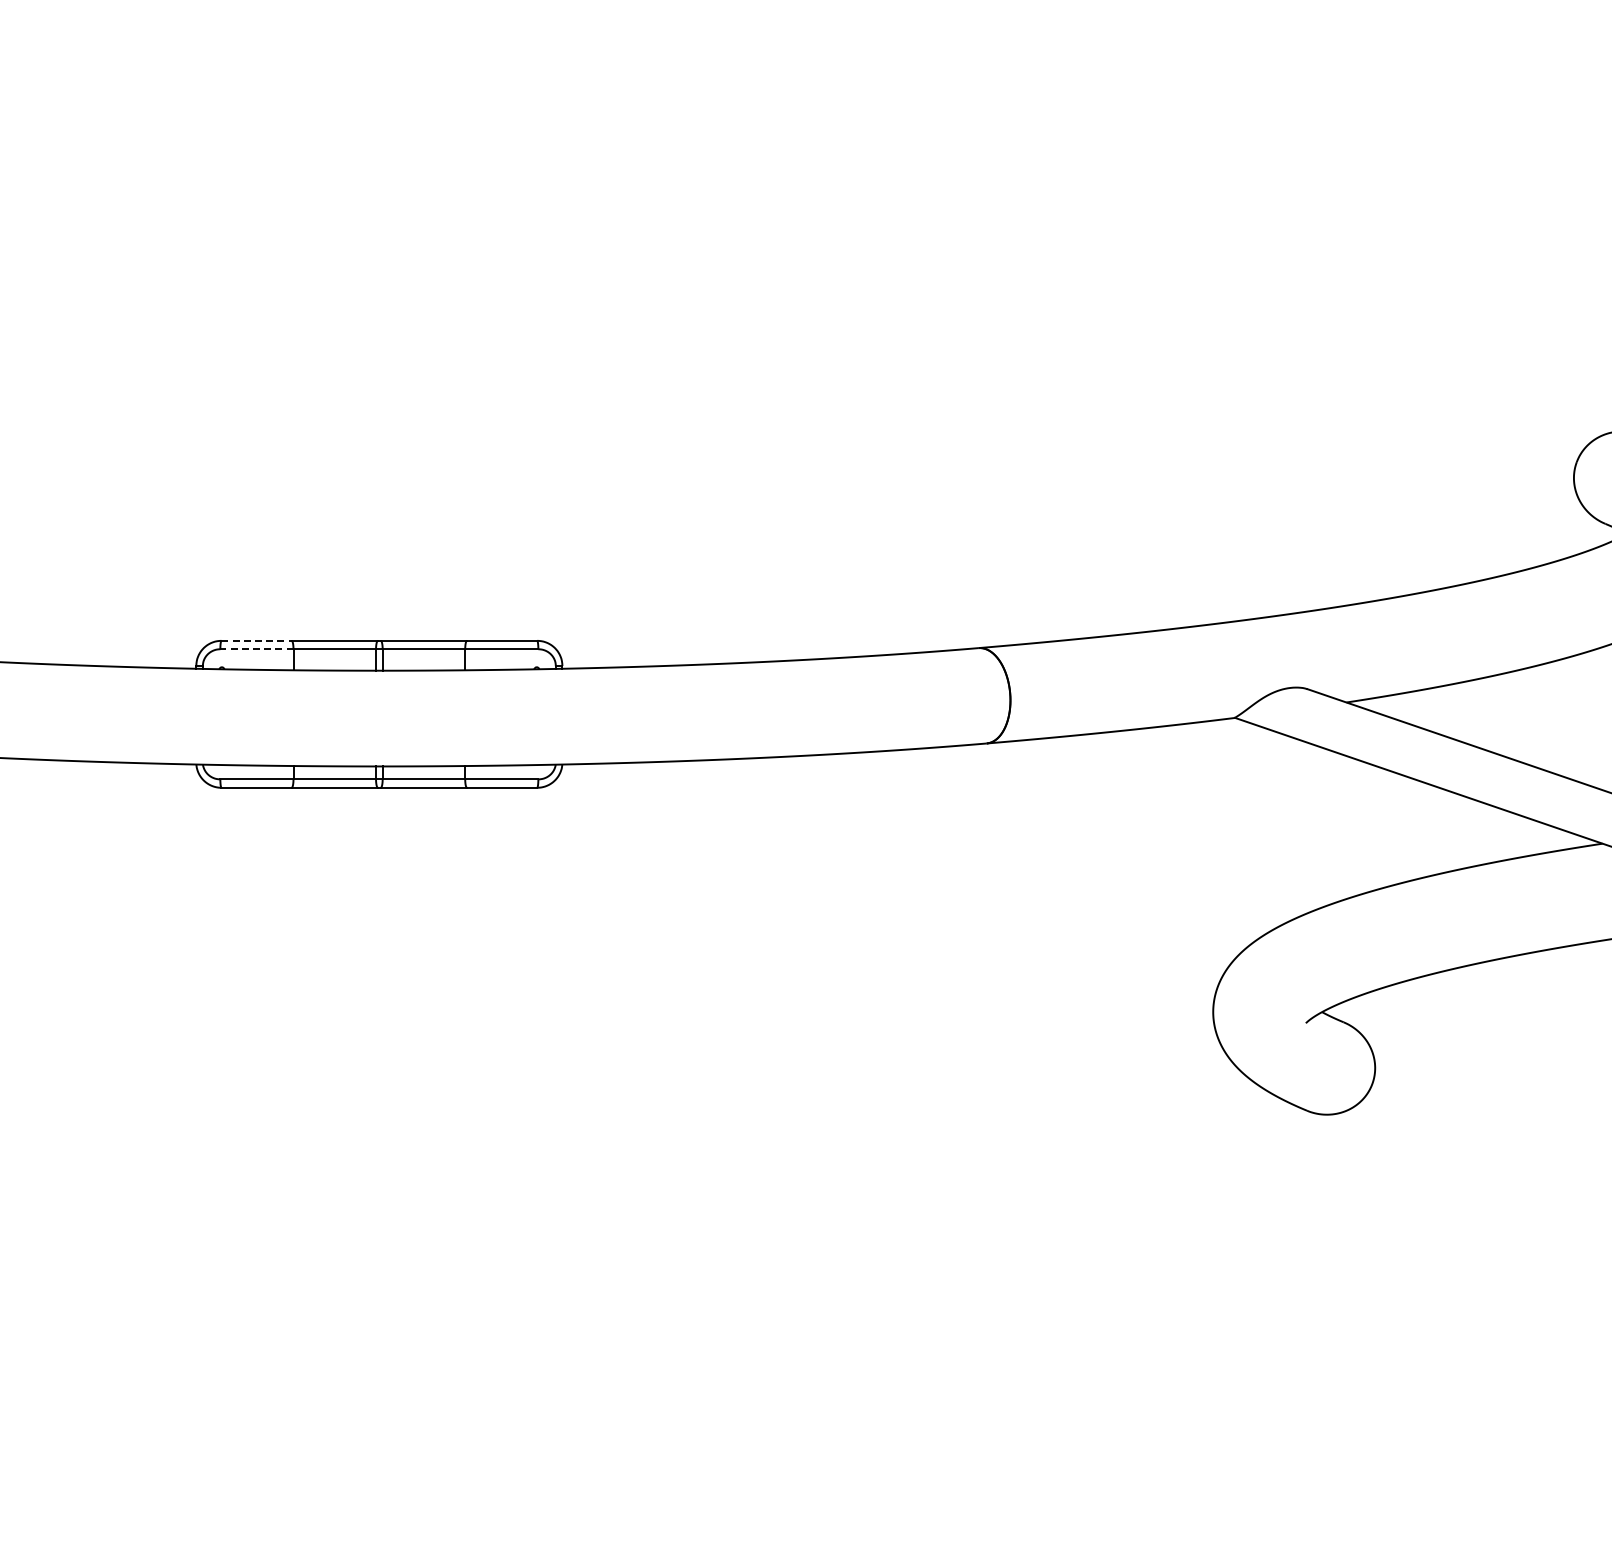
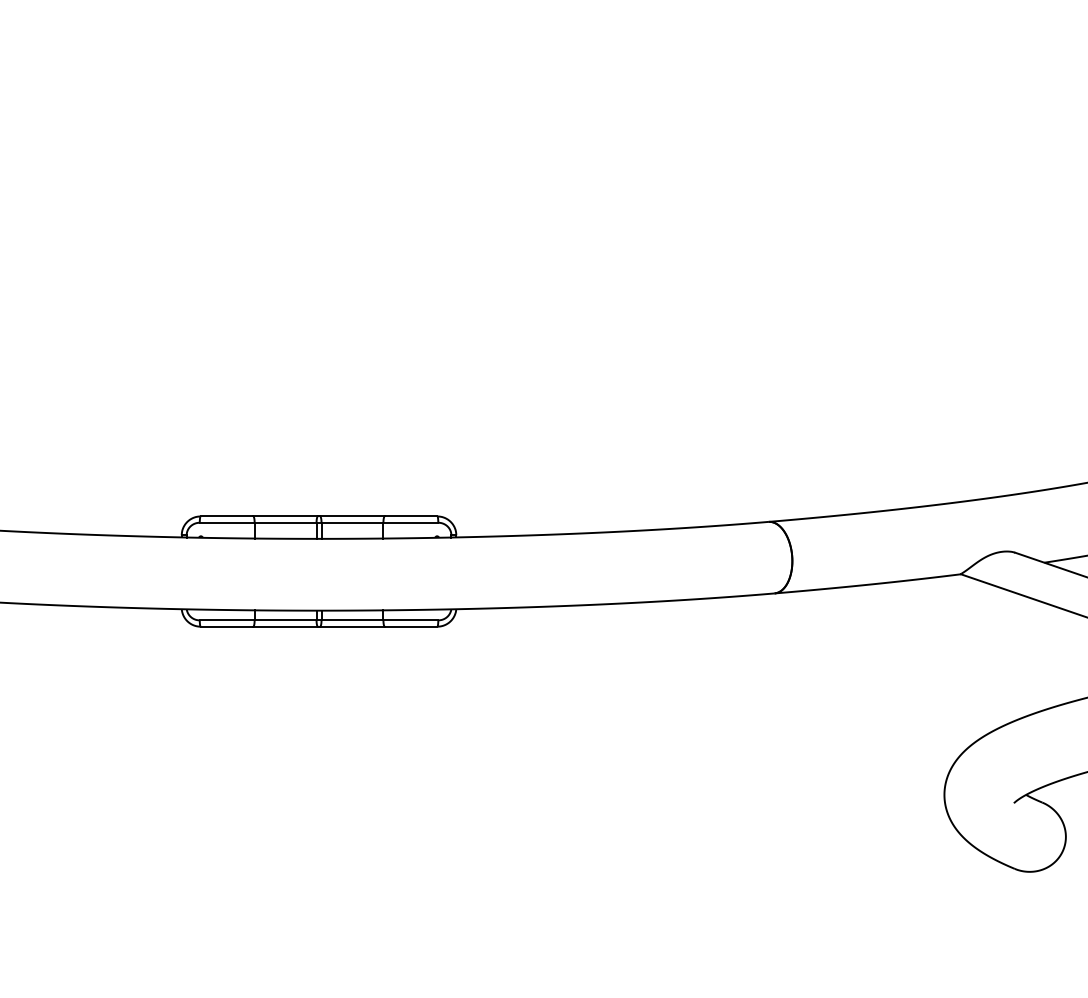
line: (257, 640) -> (227, 516), dashed -> solid
line: (256, 649) -> (226, 522), dashed -> solid

